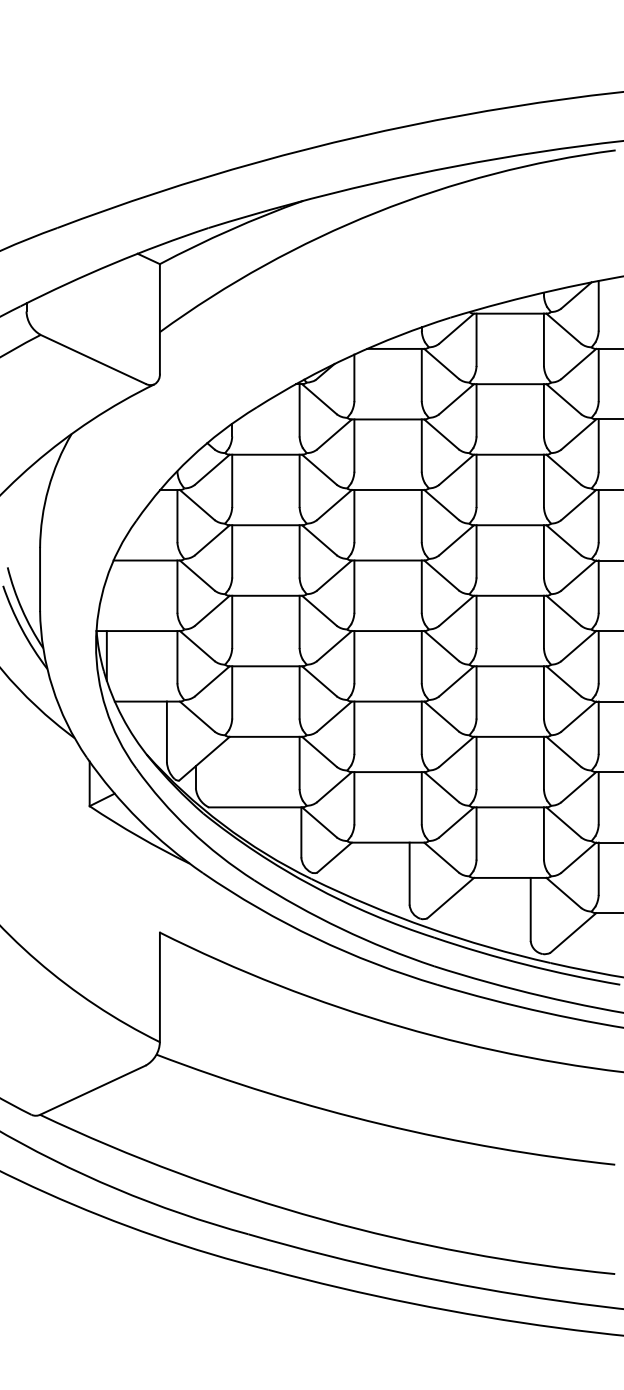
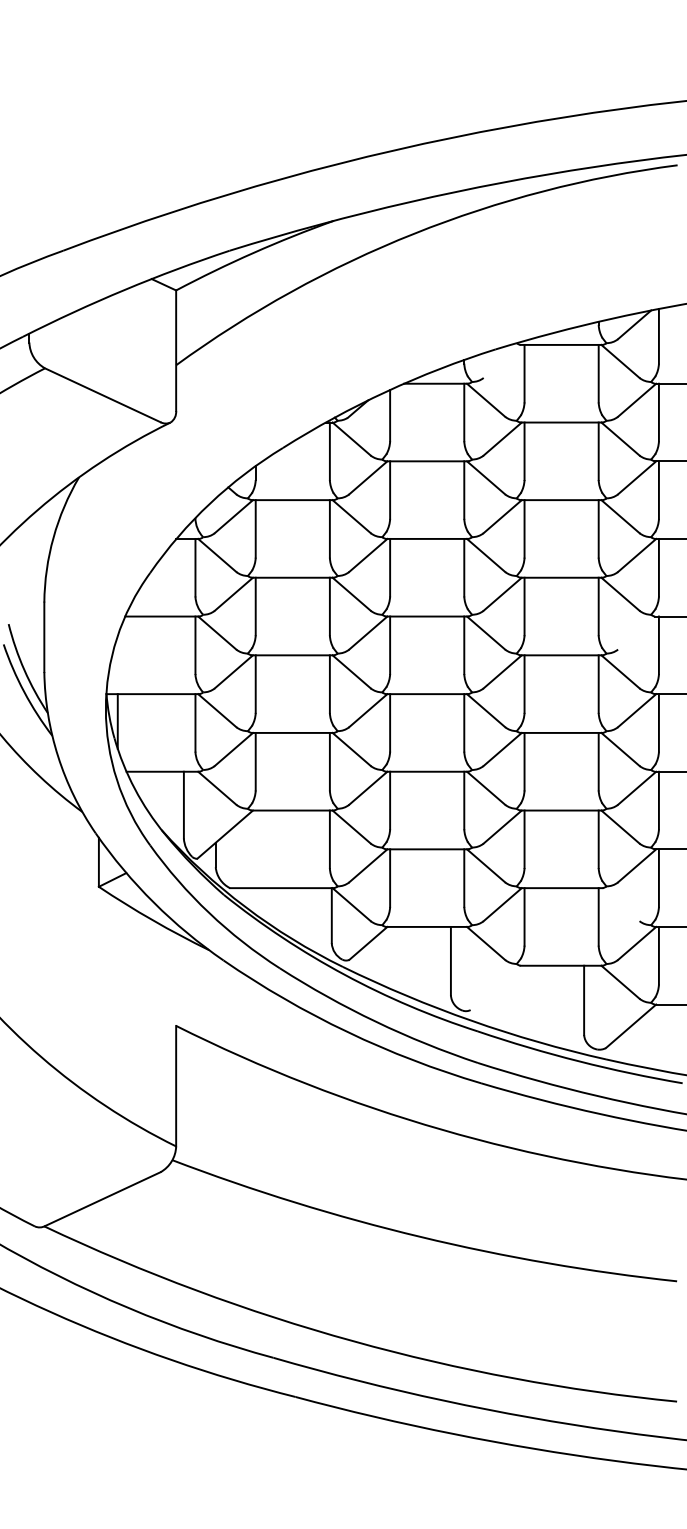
line: (456, 327) -> (502, 360), removed
line: (579, 575) -> (637, 632), removed
line: (563, 822) -> (620, 904), removed
line: (450, 897) -> (495, 987), removed

